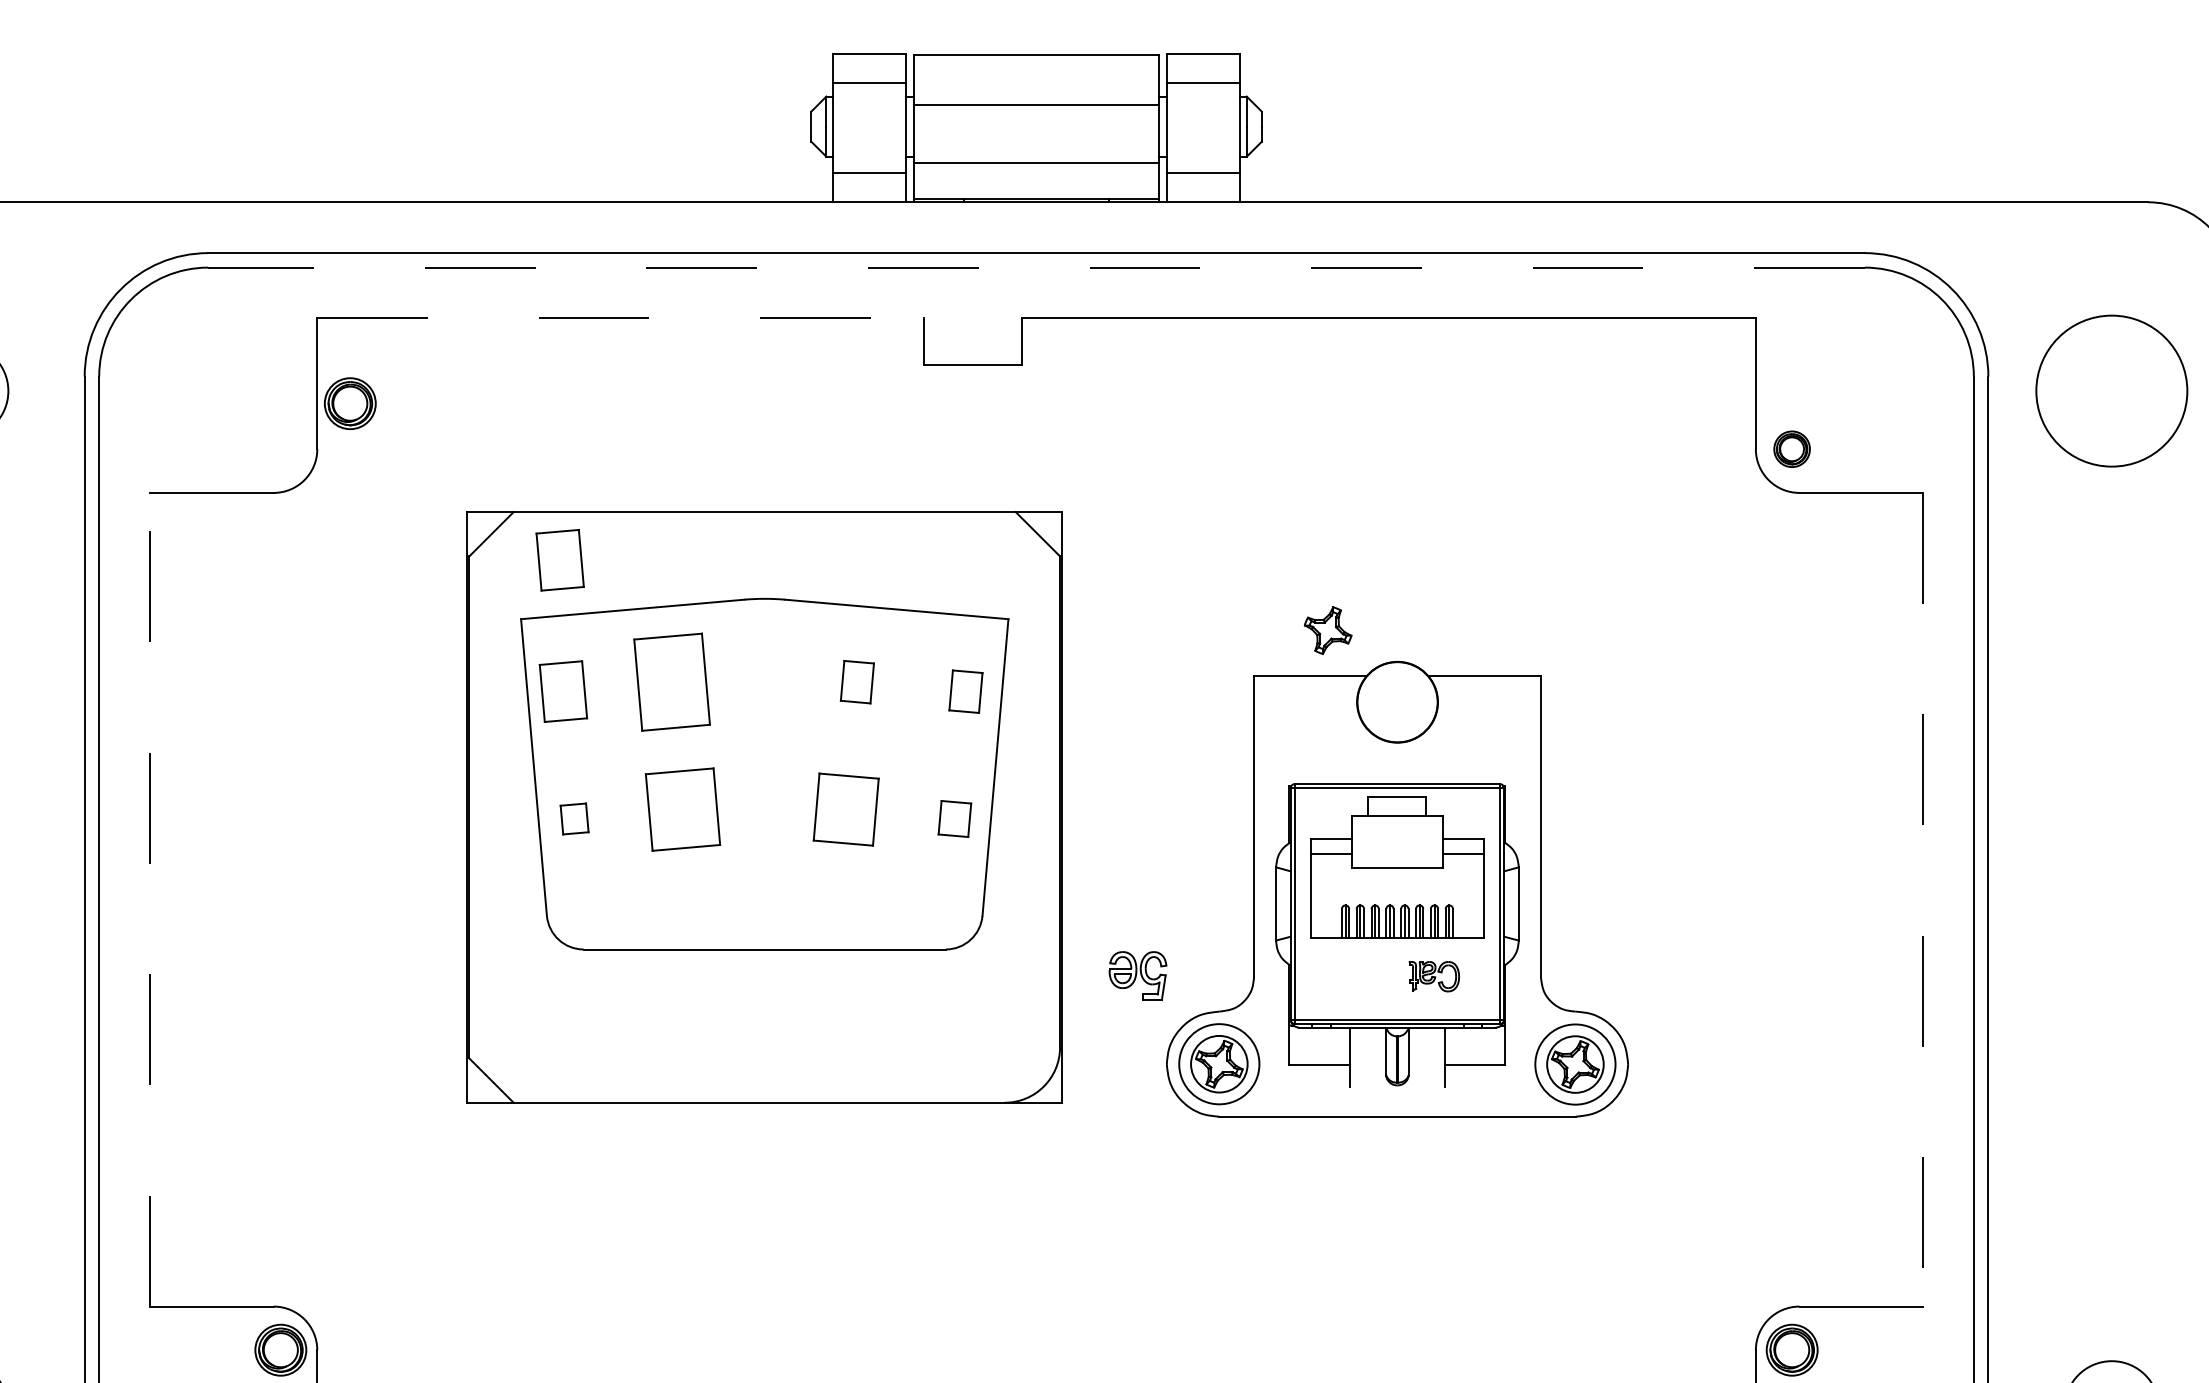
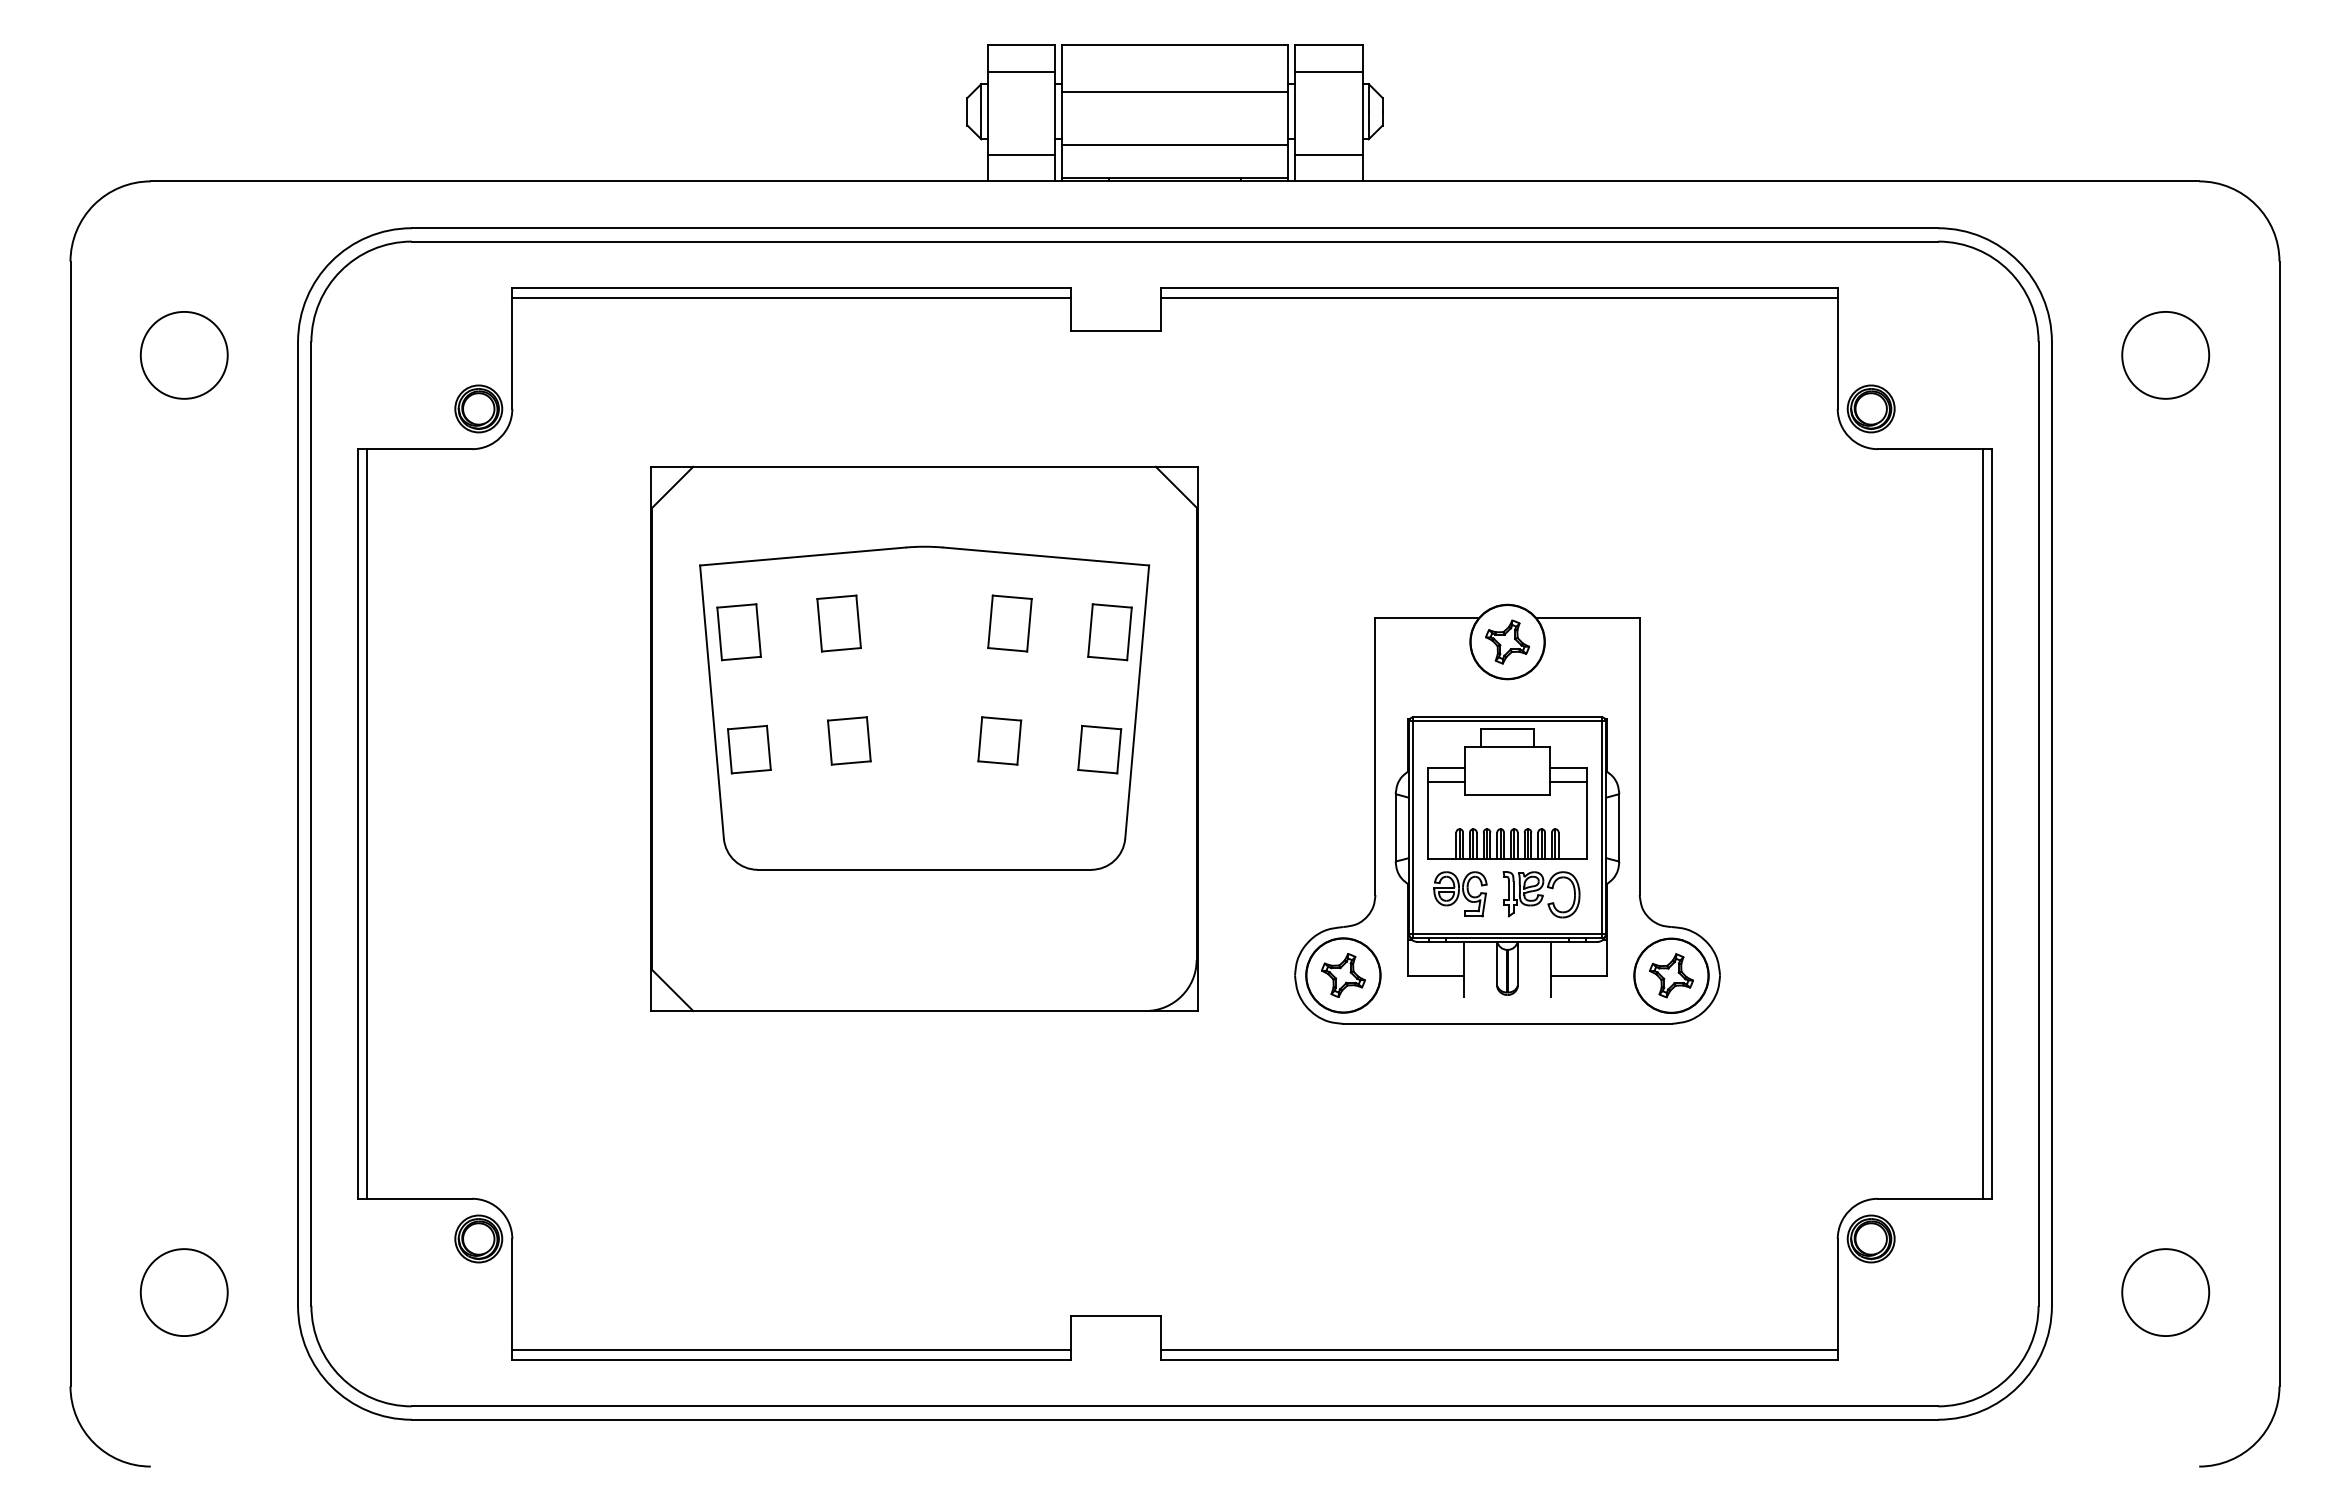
line: (1035, 267) -> (1174, 241), dashed -> solid
line: (621, 318) -> (792, 288), dashed -> solid
line: (620, 329) -> (791, 298), added
line: (1388, 329) -> (1499, 298), added
circle: (2111, 390) -> (2165, 354), size x0.62
part: (350, 403) -> (478, 408), moved
part: (1791, 448) -> (1870, 408), size x1.43
part: (559, 560) -> (735, 511), removed
part: (1327, 630) -> (1507, 641), moved
part: (671, 682) -> (838, 623), size x0.62
part: (856, 682) -> (1009, 623), size x1.43
part: (965, 691) -> (1109, 632), size x1.43
part: (683, 809) -> (849, 740), size x0.62
part: (846, 809) -> (999, 740), size x0.71
part: (574, 818) -> (749, 749), size x1.67
part: (954, 818) -> (1099, 749), size x1.43
line: (150, 899) -> (358, 823), dashed -> solid
line: (160, 899) -> (367, 823), added
line: (1912, 899) -> (1982, 823), added
line: (1922, 899) -> (1991, 823), dashed -> solid
part: (1138, 976) -> (1460, 894), moved
part: (1434, 976) -> (1541, 894), size x1.67
circle: (1219, 1064) -> (1343, 975), size x1.43
circle: (1575, 1064) -> (1671, 975), size x1.43

